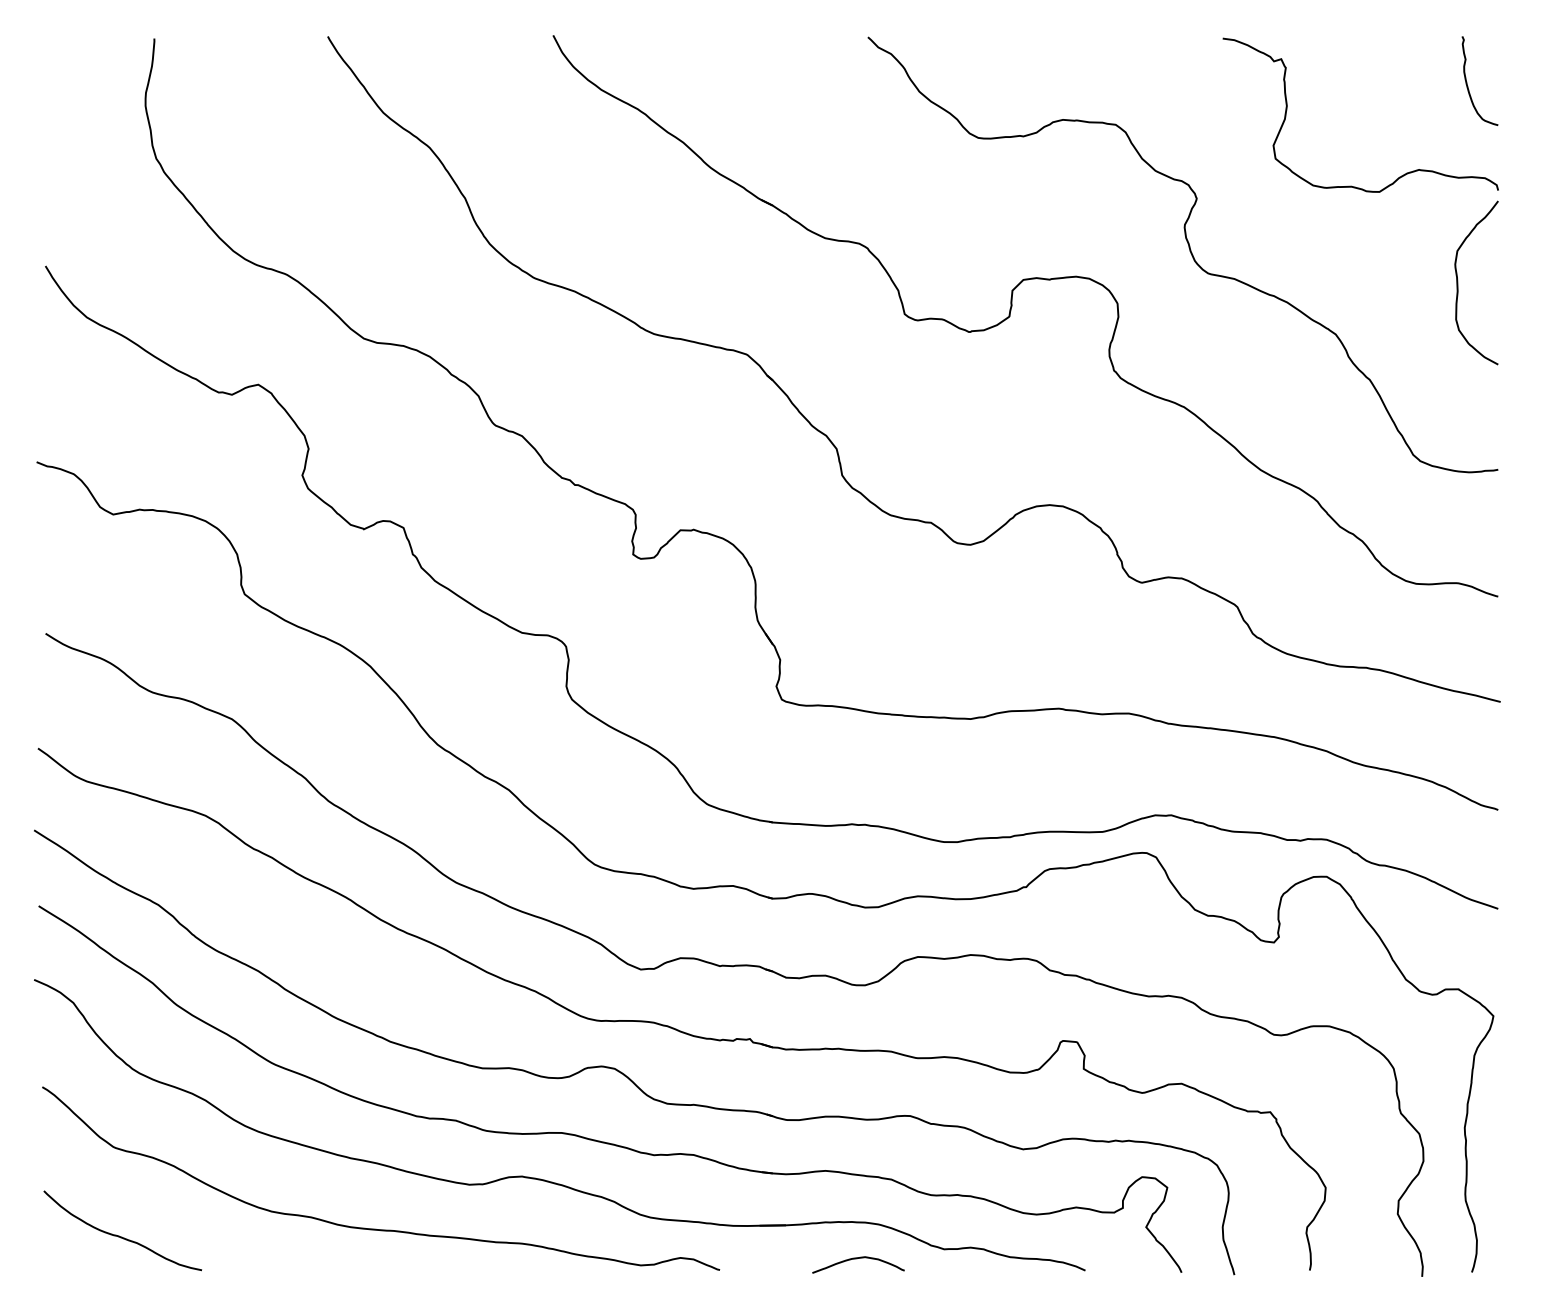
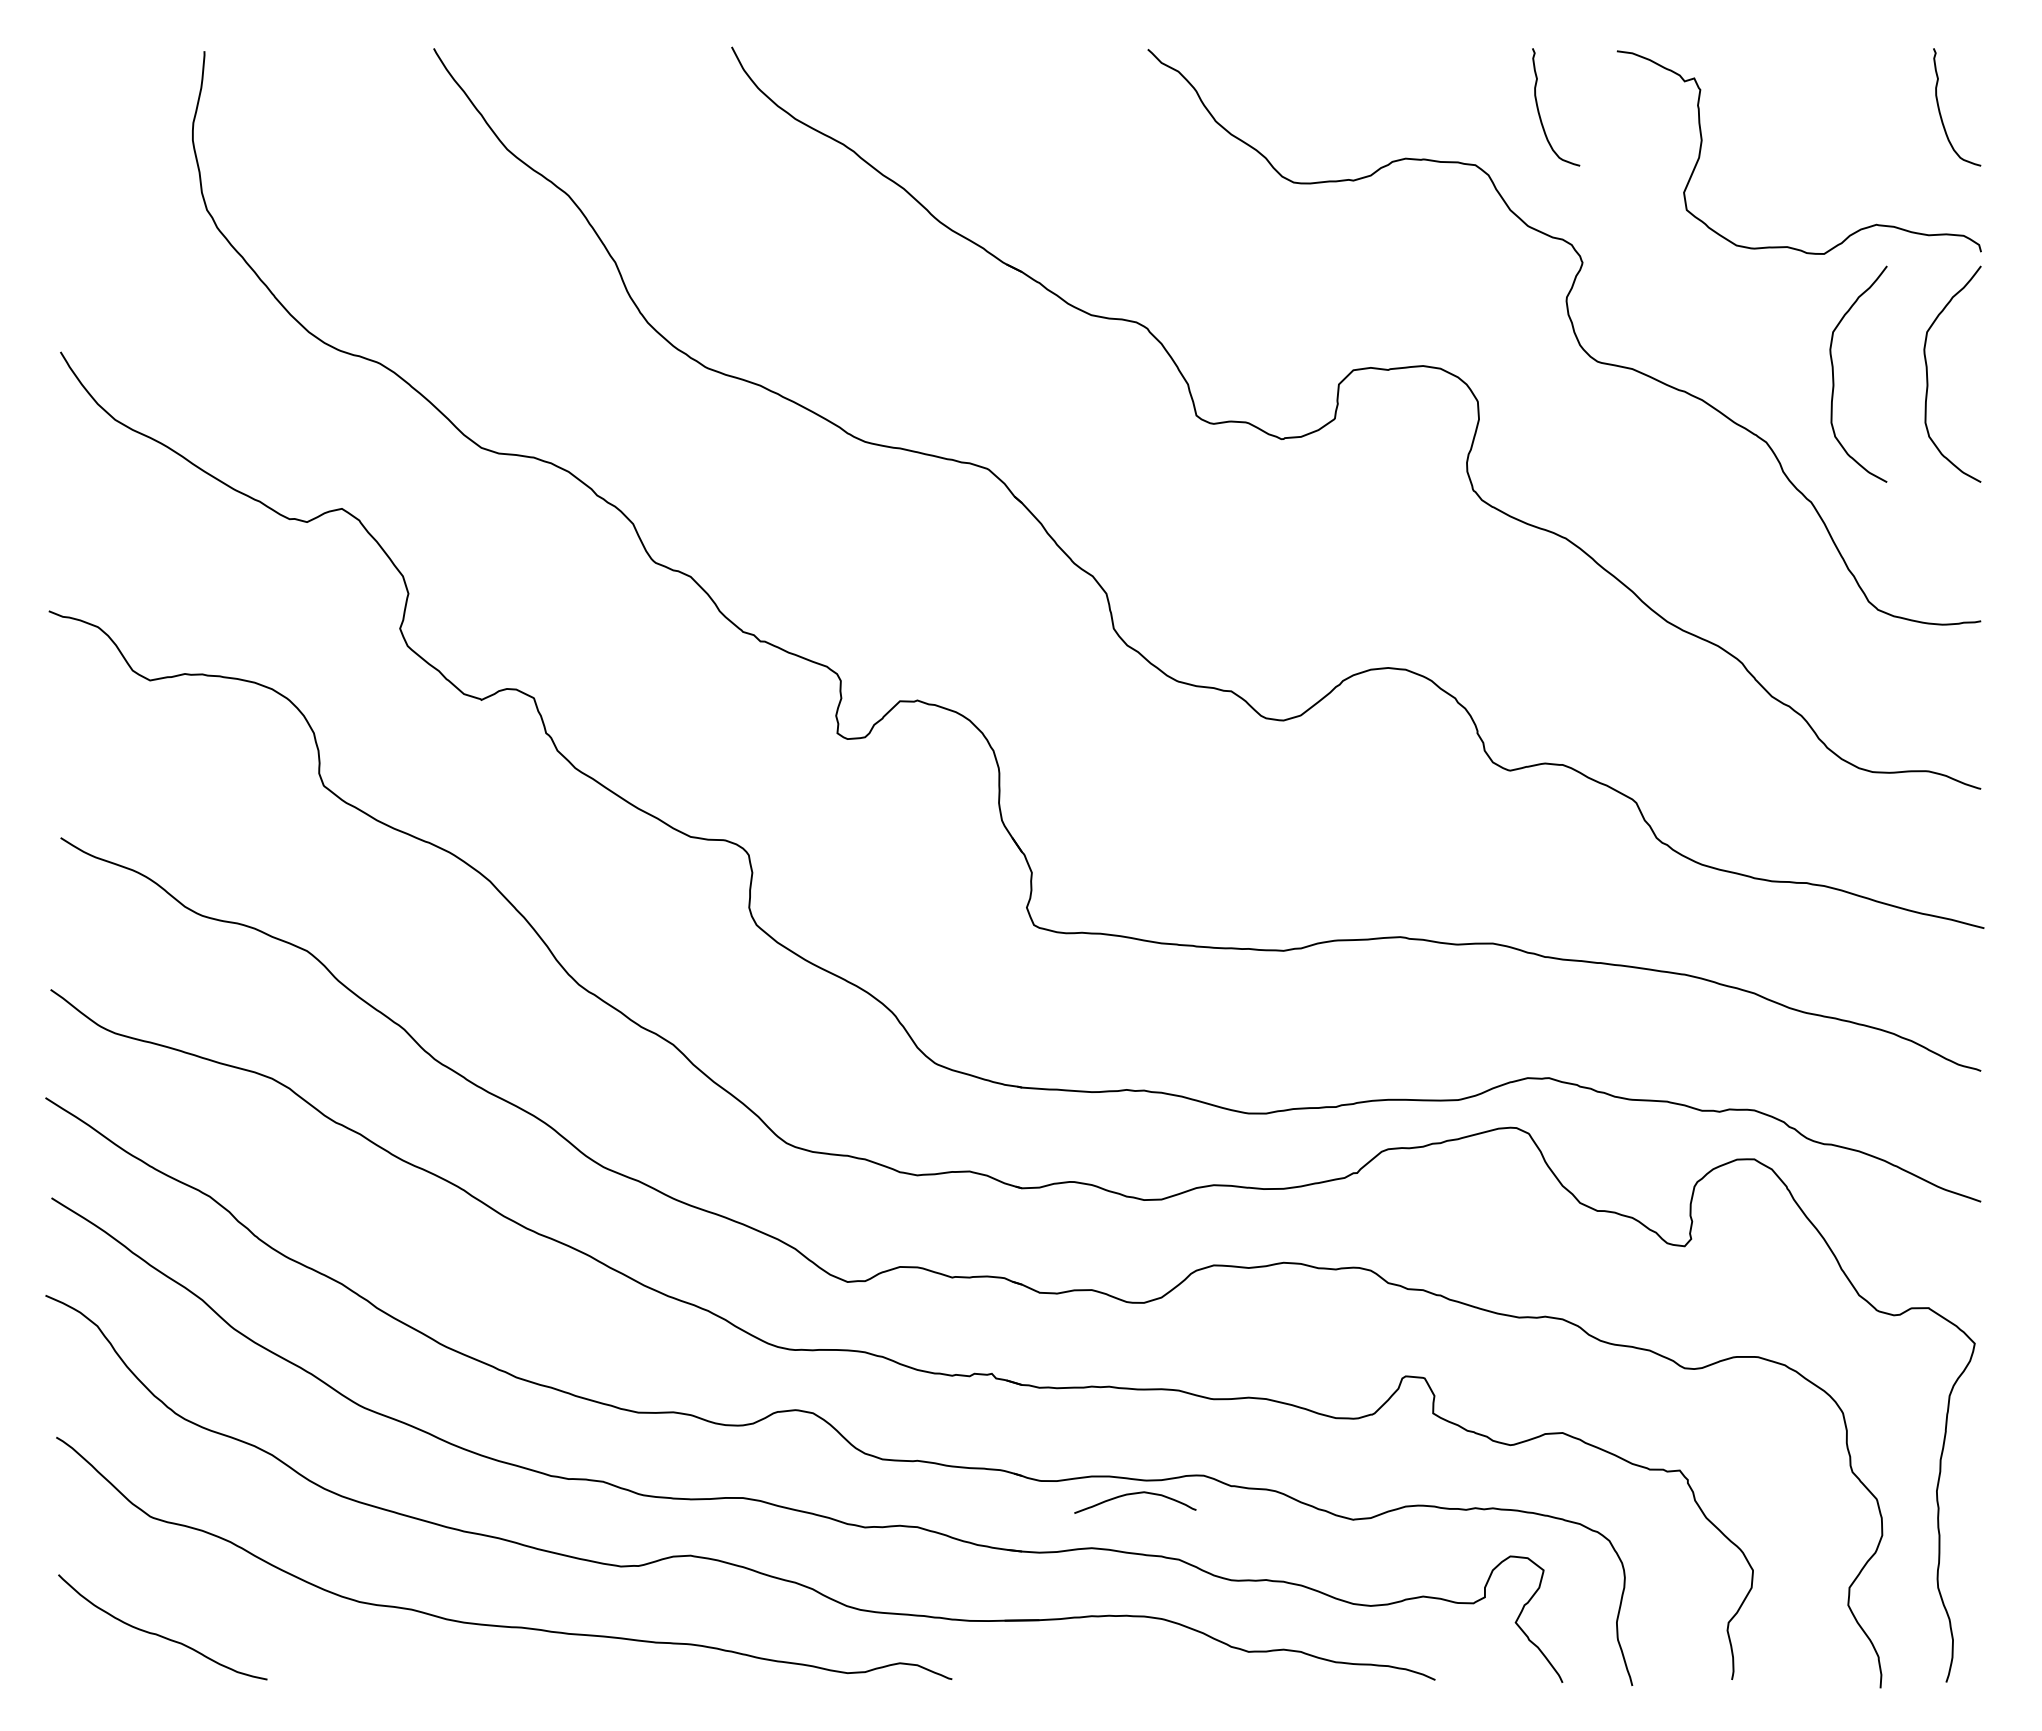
curve: (1164, 83) -> (1539, 110), added
curve: (1387, 286) -> (1834, 378), added
curve: (858, 1258) -> (1135, 1494), moved

